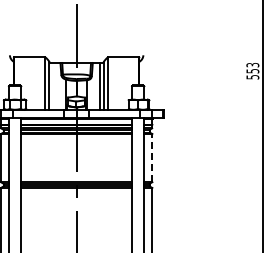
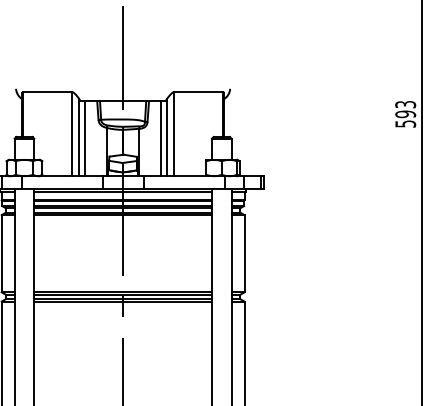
text: (252, 70) -> (405, 113), 553 -> 593
line: (53, 85) -> (86, 137), added
line: (152, 157) -> (244, 252), dashed -> solid

